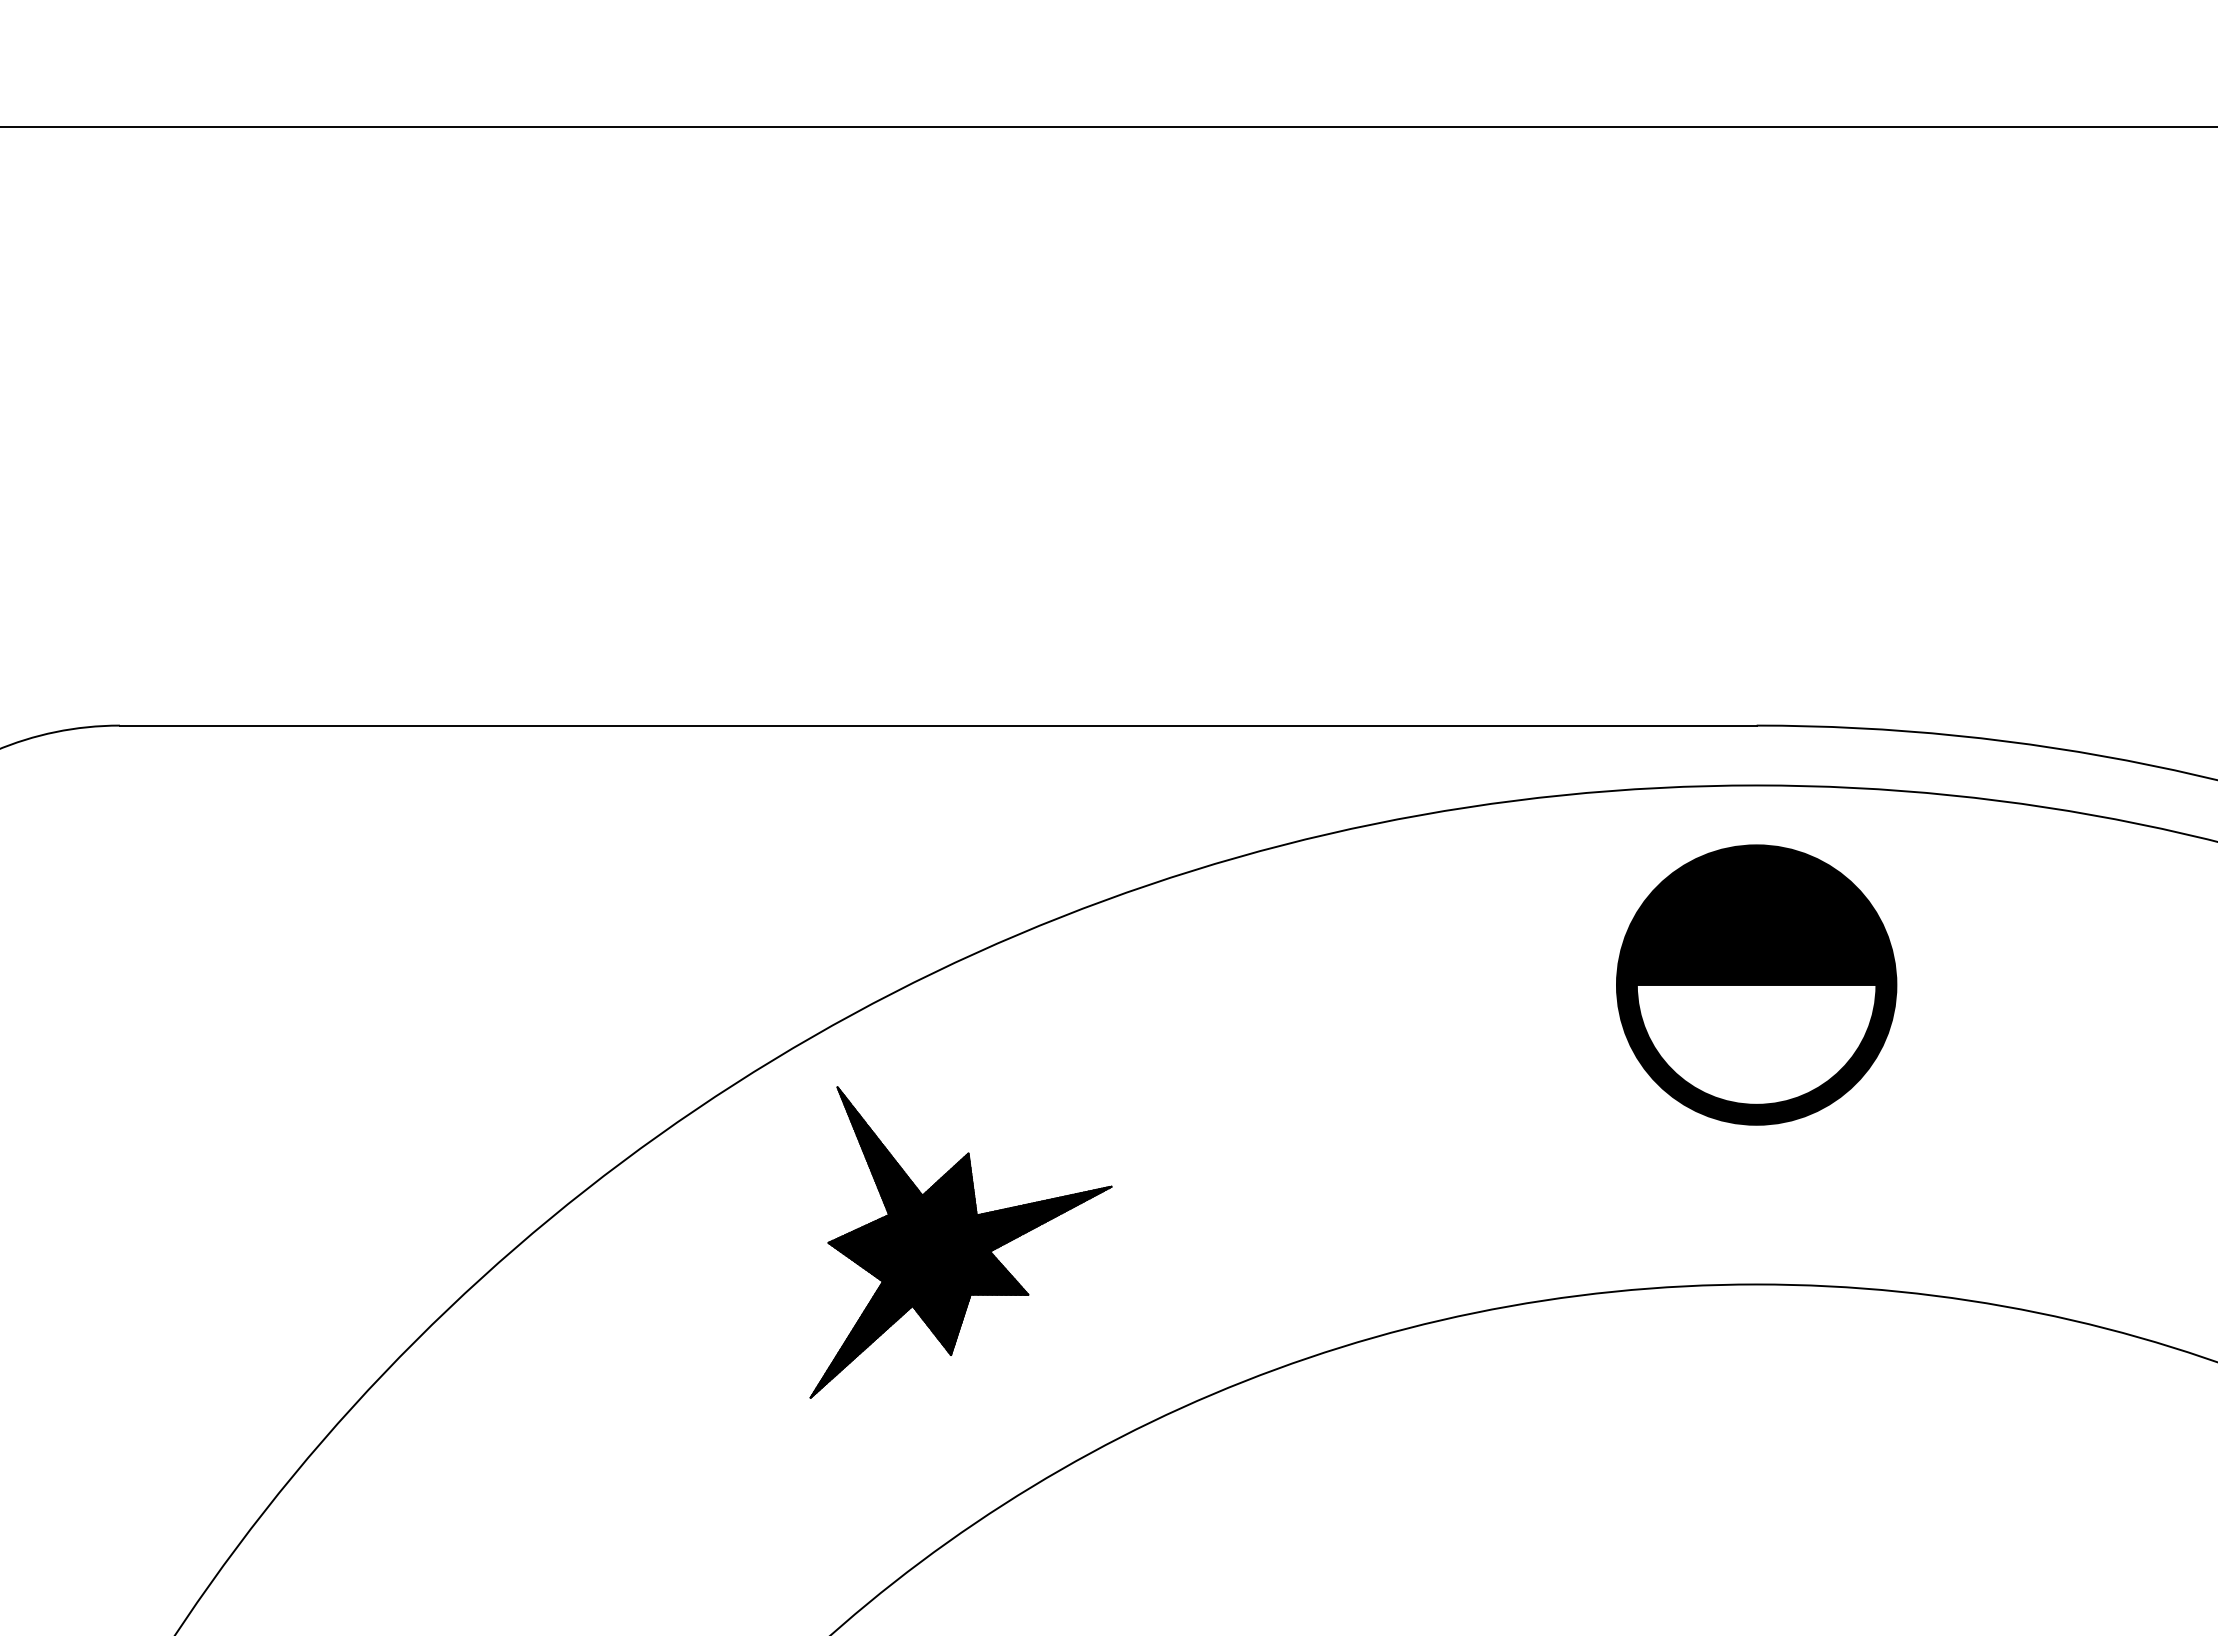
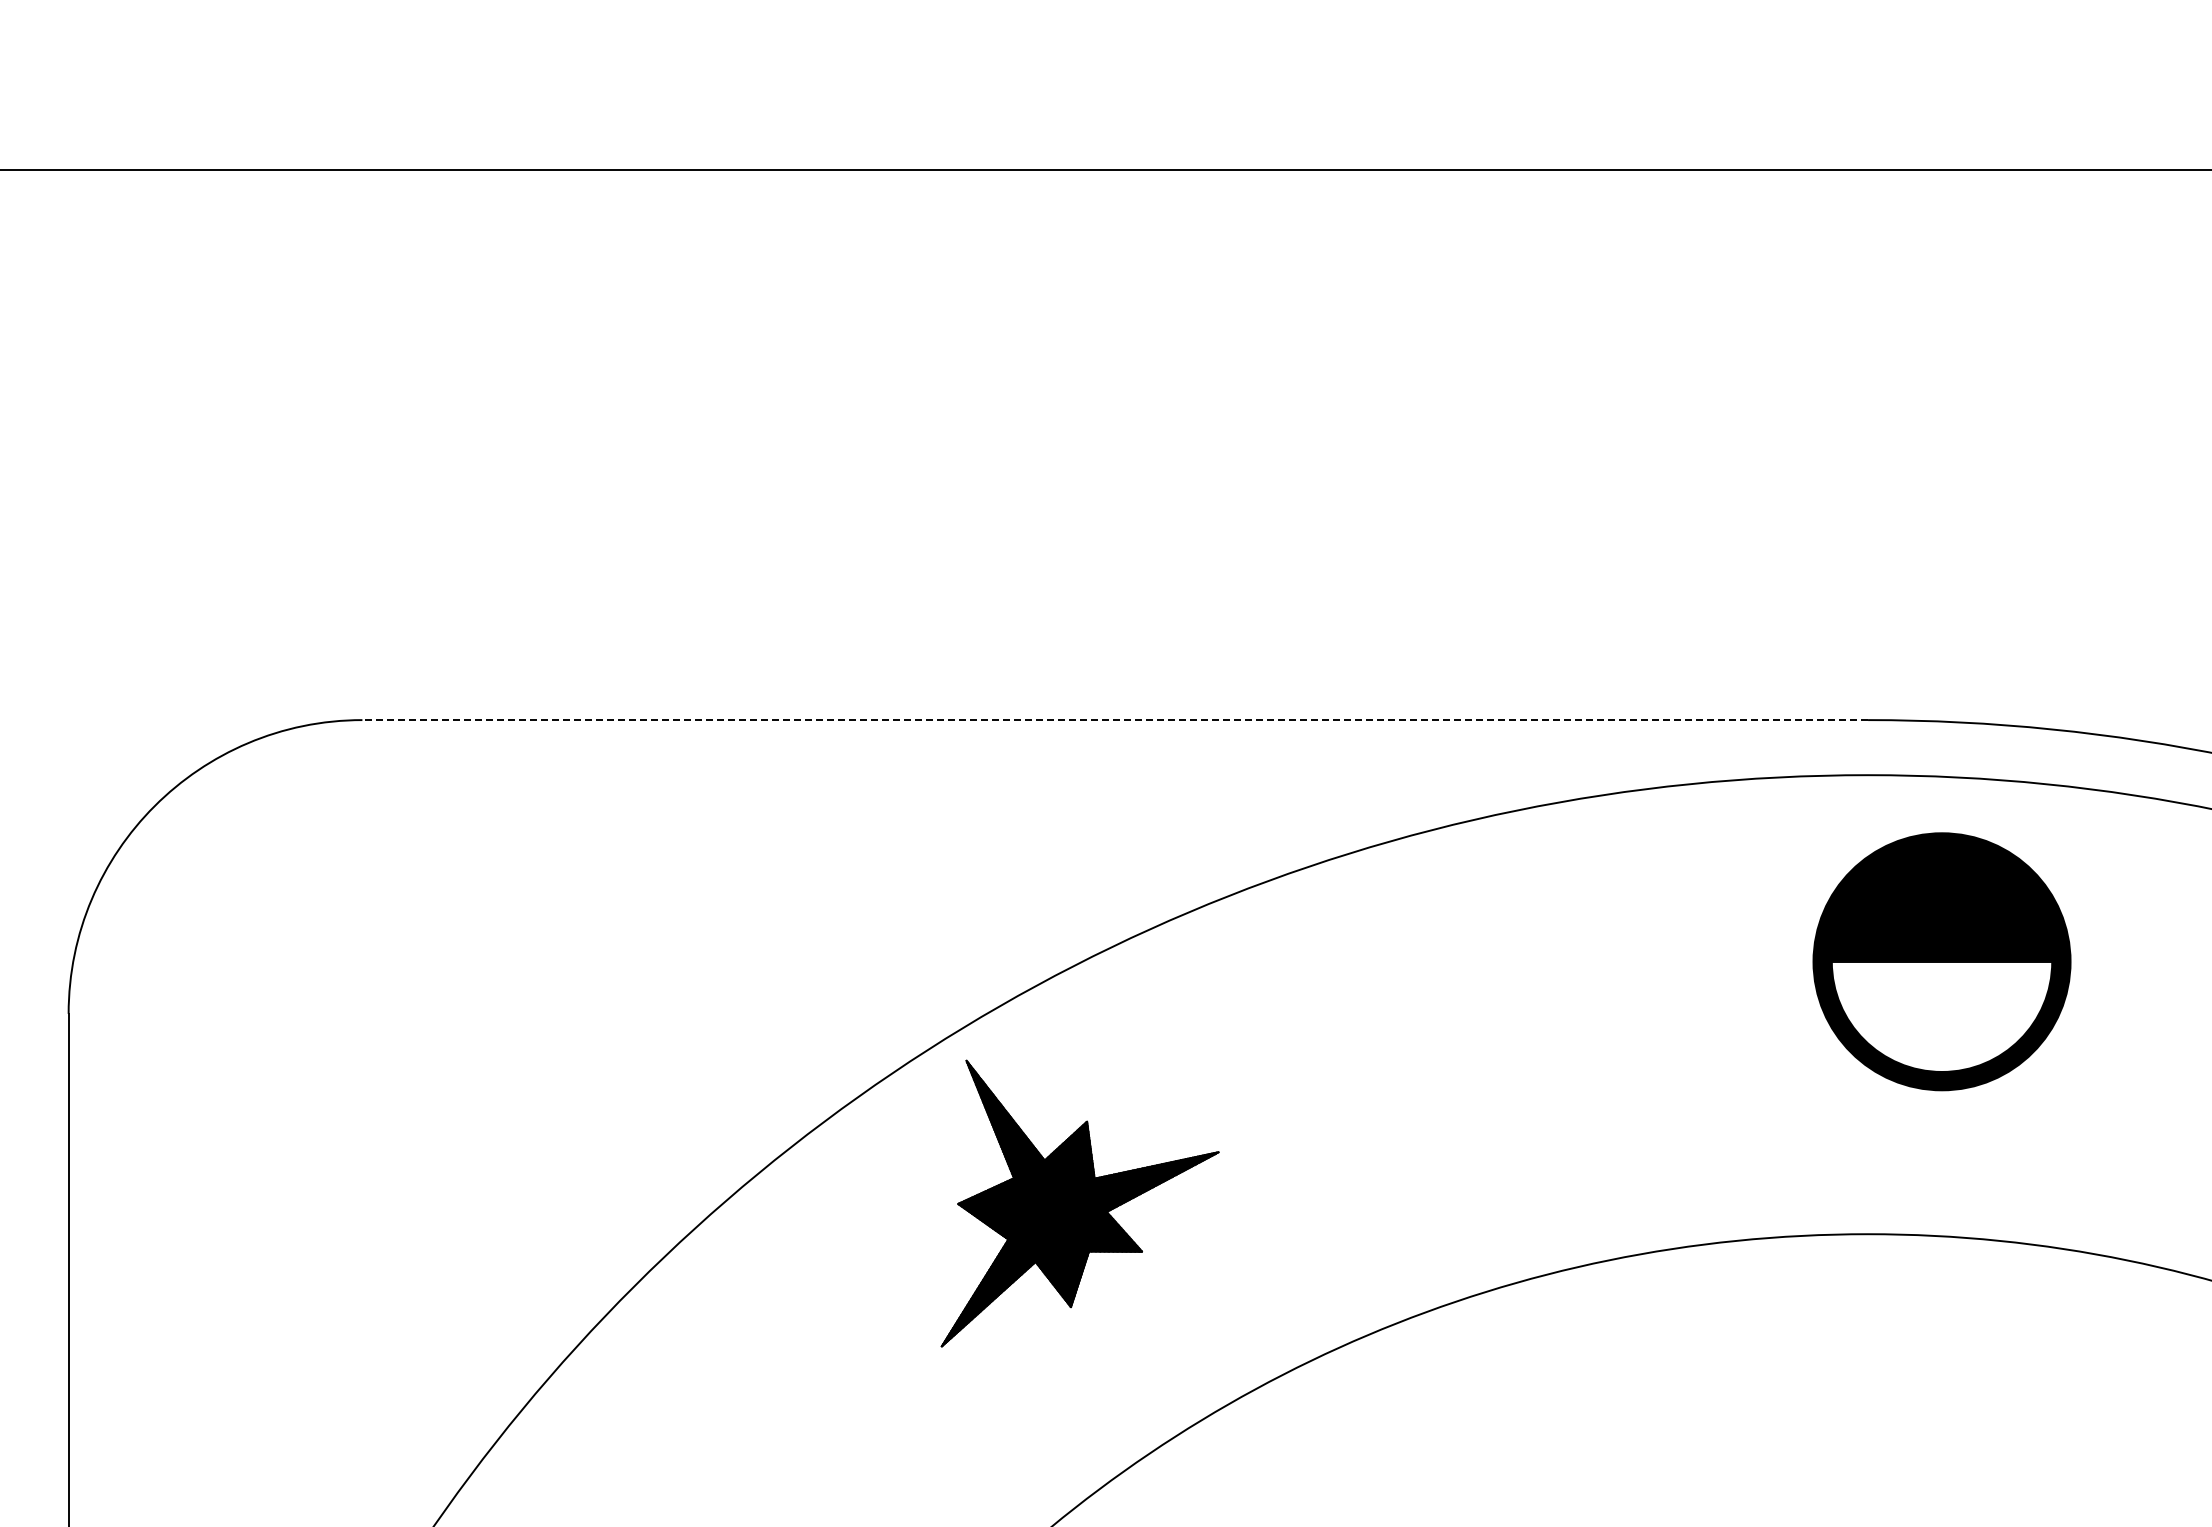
line: (938, 726) -> (1115, 720), solid -> dashed
part: (1756, 984) -> (1941, 961), moved
part: (960, 1242) -> (1079, 1203), moved

